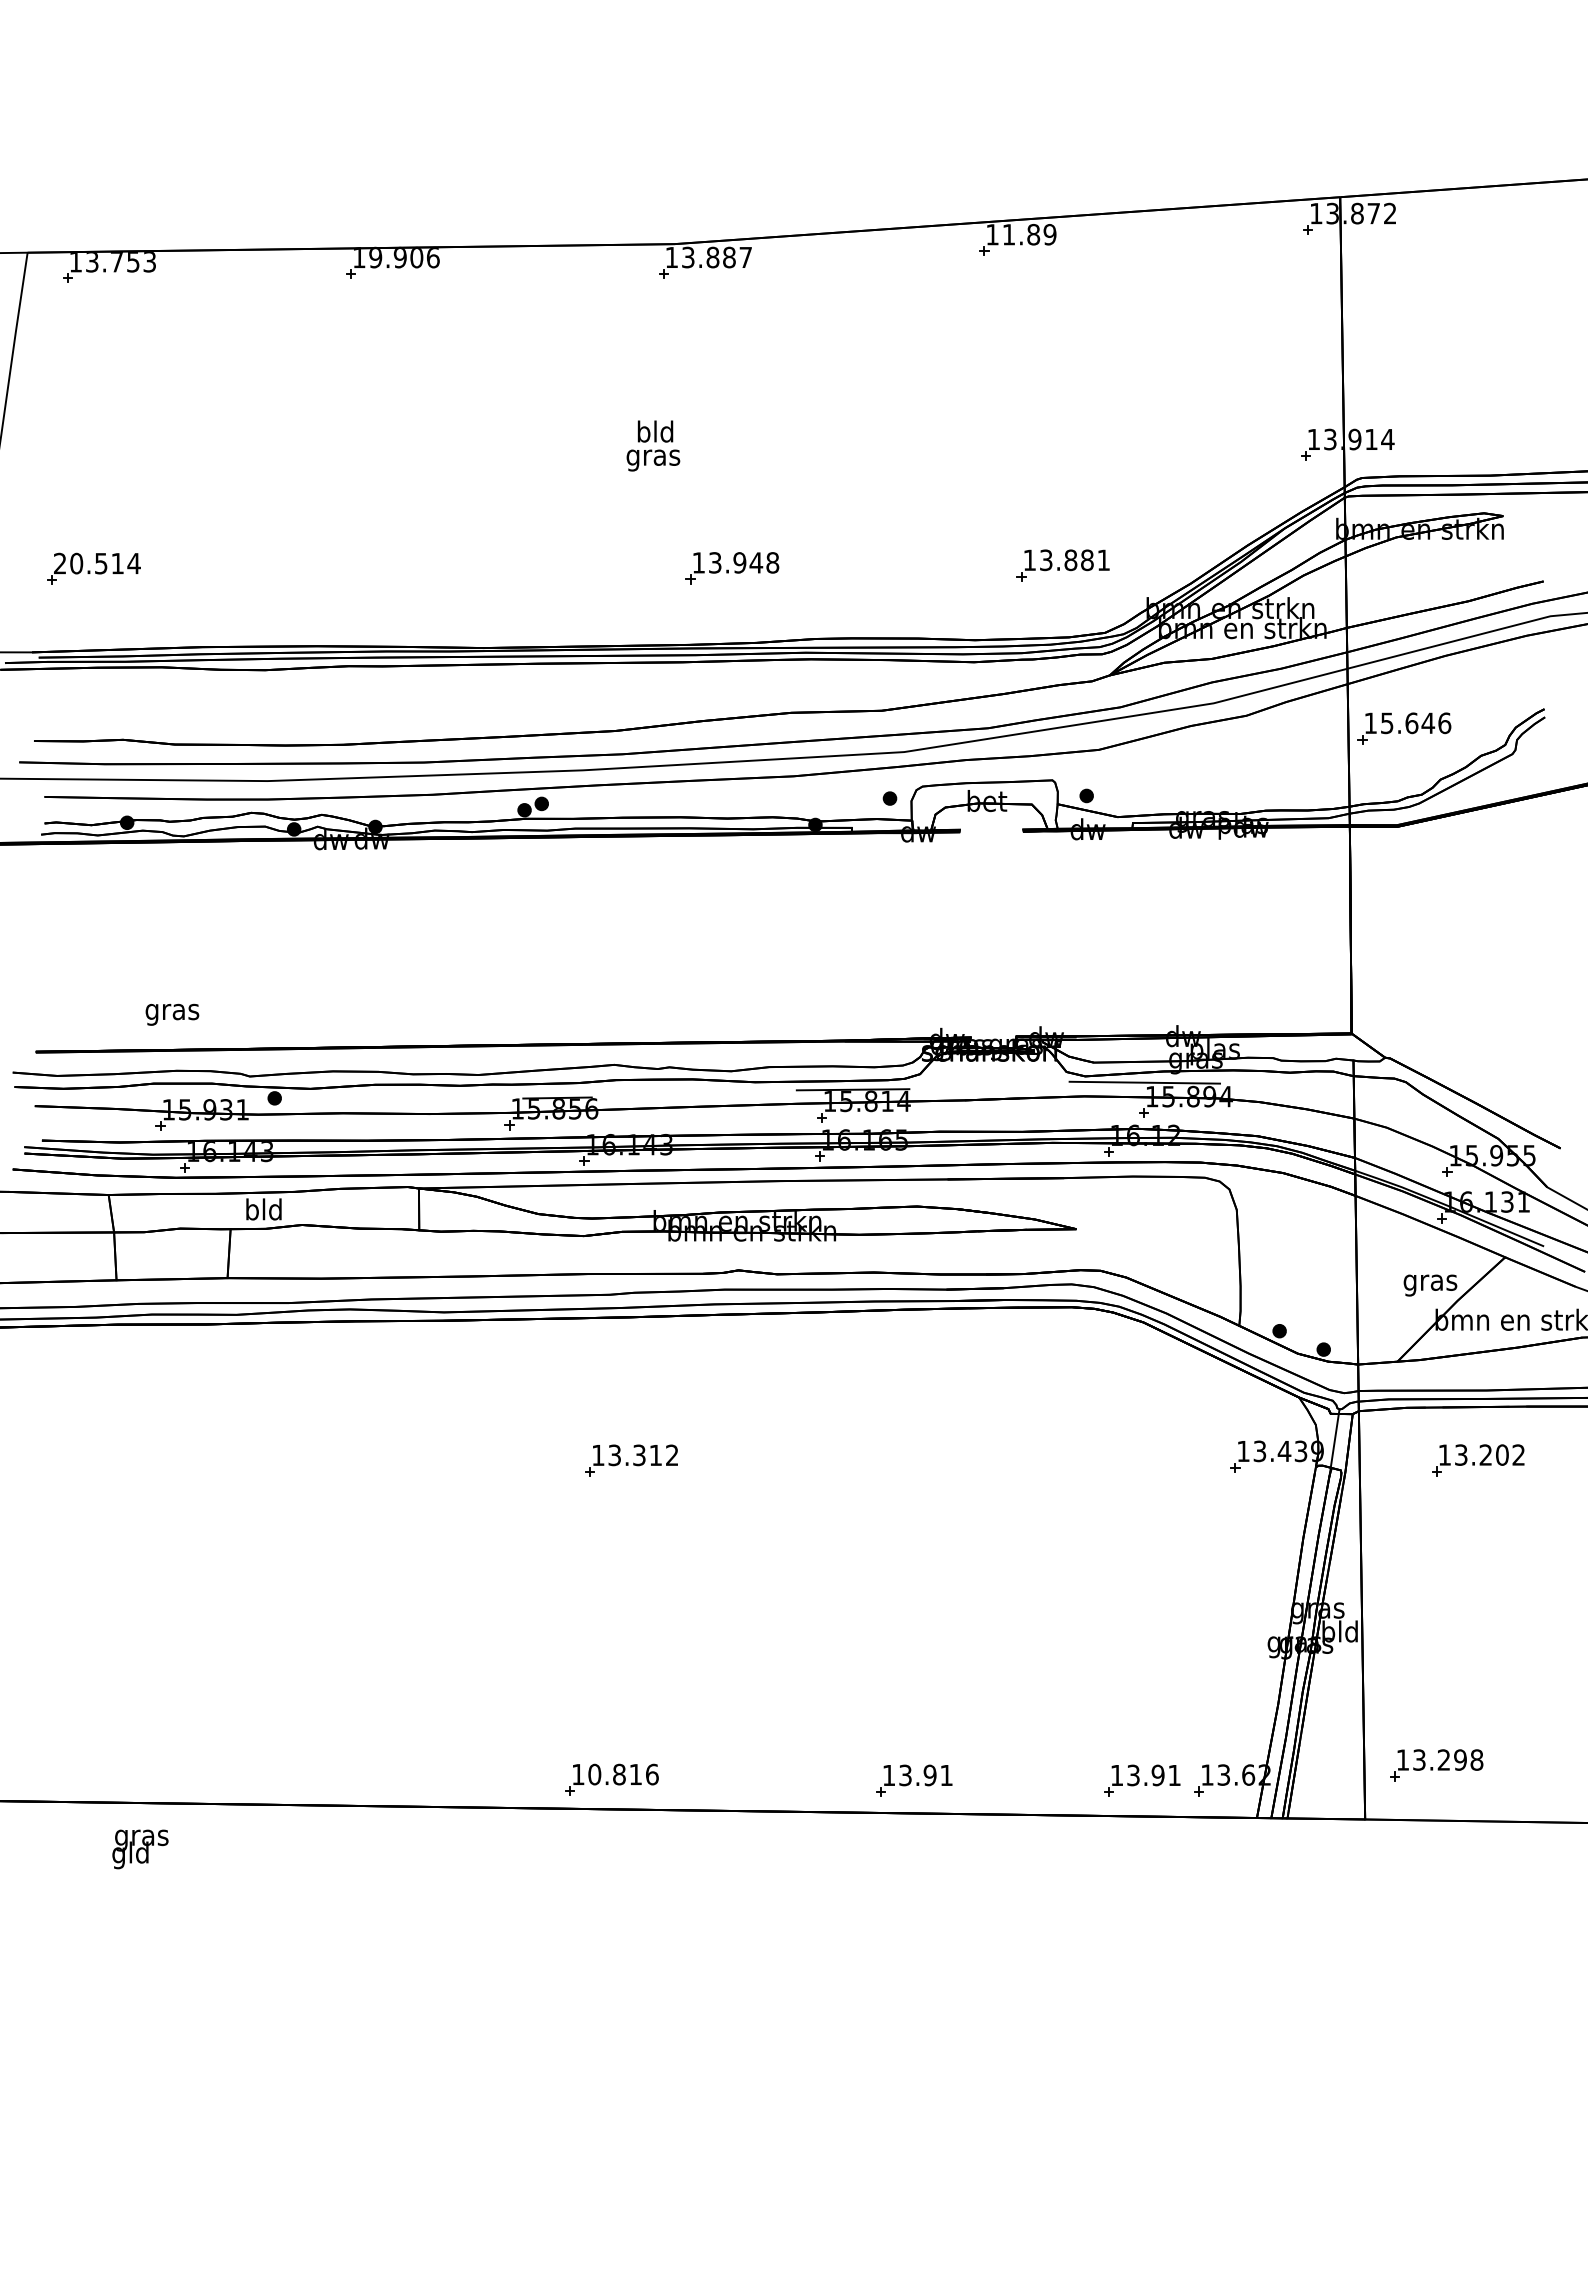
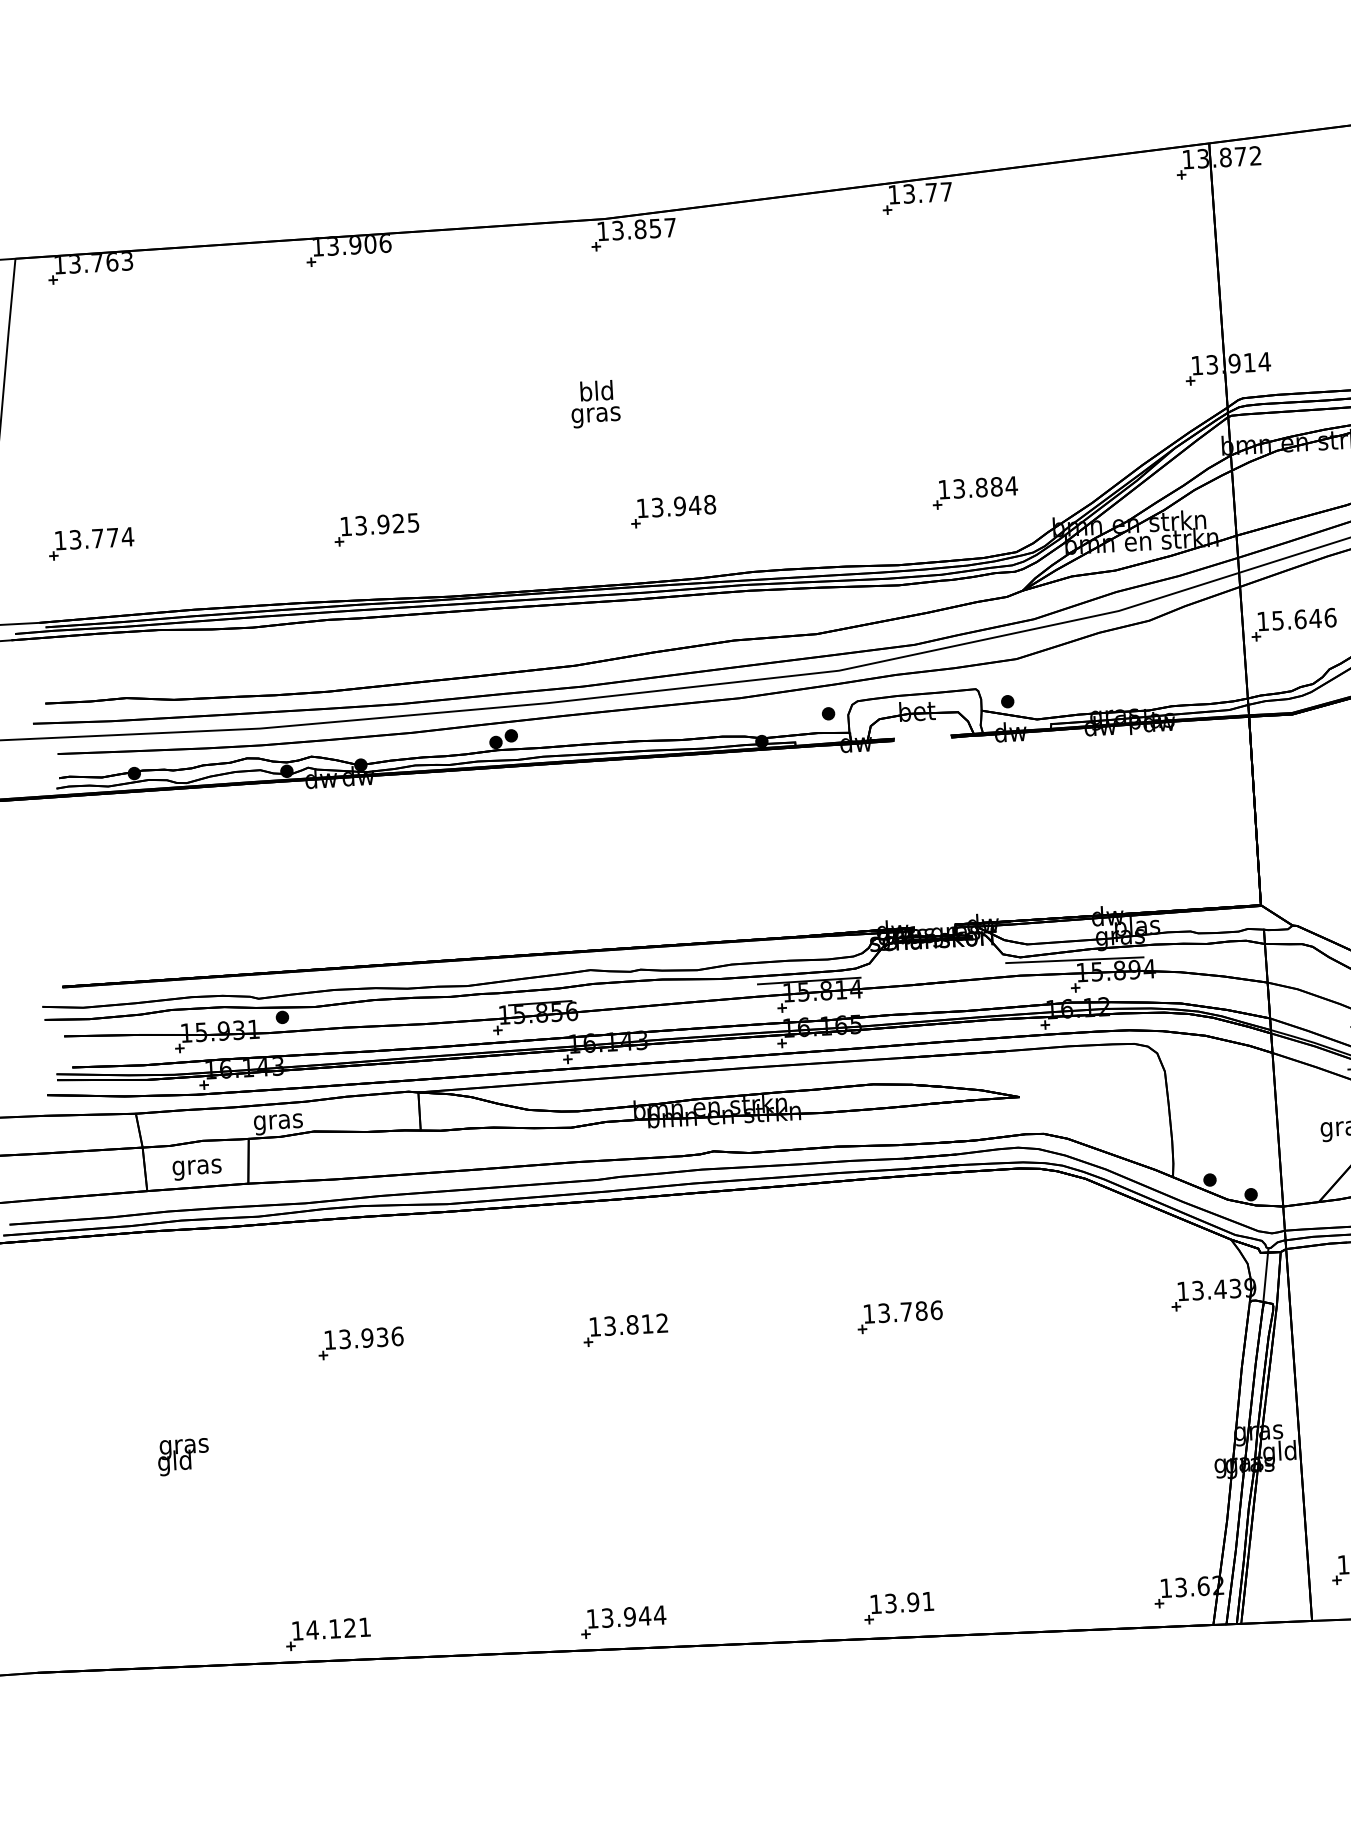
text: (1029, 234) -> (927, 192), 11.89 -> 13.77
text: (729, 257) -> (655, 228), 13.887 -> 13.857
text: (375, 258) -> (332, 246), 19.906 -> 13.906
text: (133, 262) -> (112, 262), 13.753 -> 13.763
text: (1103, 559) -> (1011, 485), 13.881 -> 13.884
text: (88, 563) -> (86, 539), 20.514 -> 13.774
part: (406, 570) -> (376, 529), added
text: (172, 1014) -> (197, 1169), moved
text: (263, 1212) -> (277, 1122), bld -> gras
text: (639, 1455) -> (632, 1324), 13.312 -> 13.812
part: (341, 1459) -> (361, 1343), added
part: (932, 1462) -> (900, 1316), added
text: (1328, 1634) -> (1269, 1454), bld -> gld
text: (623, 1774) -> (633, 1616), 10.816 -> 13.944
part: (288, 1775) -> (328, 1634), added
part: (1142, 1780) -> (1107, 1596), removed
text: (140, 1849) -> (183, 1457), moved

